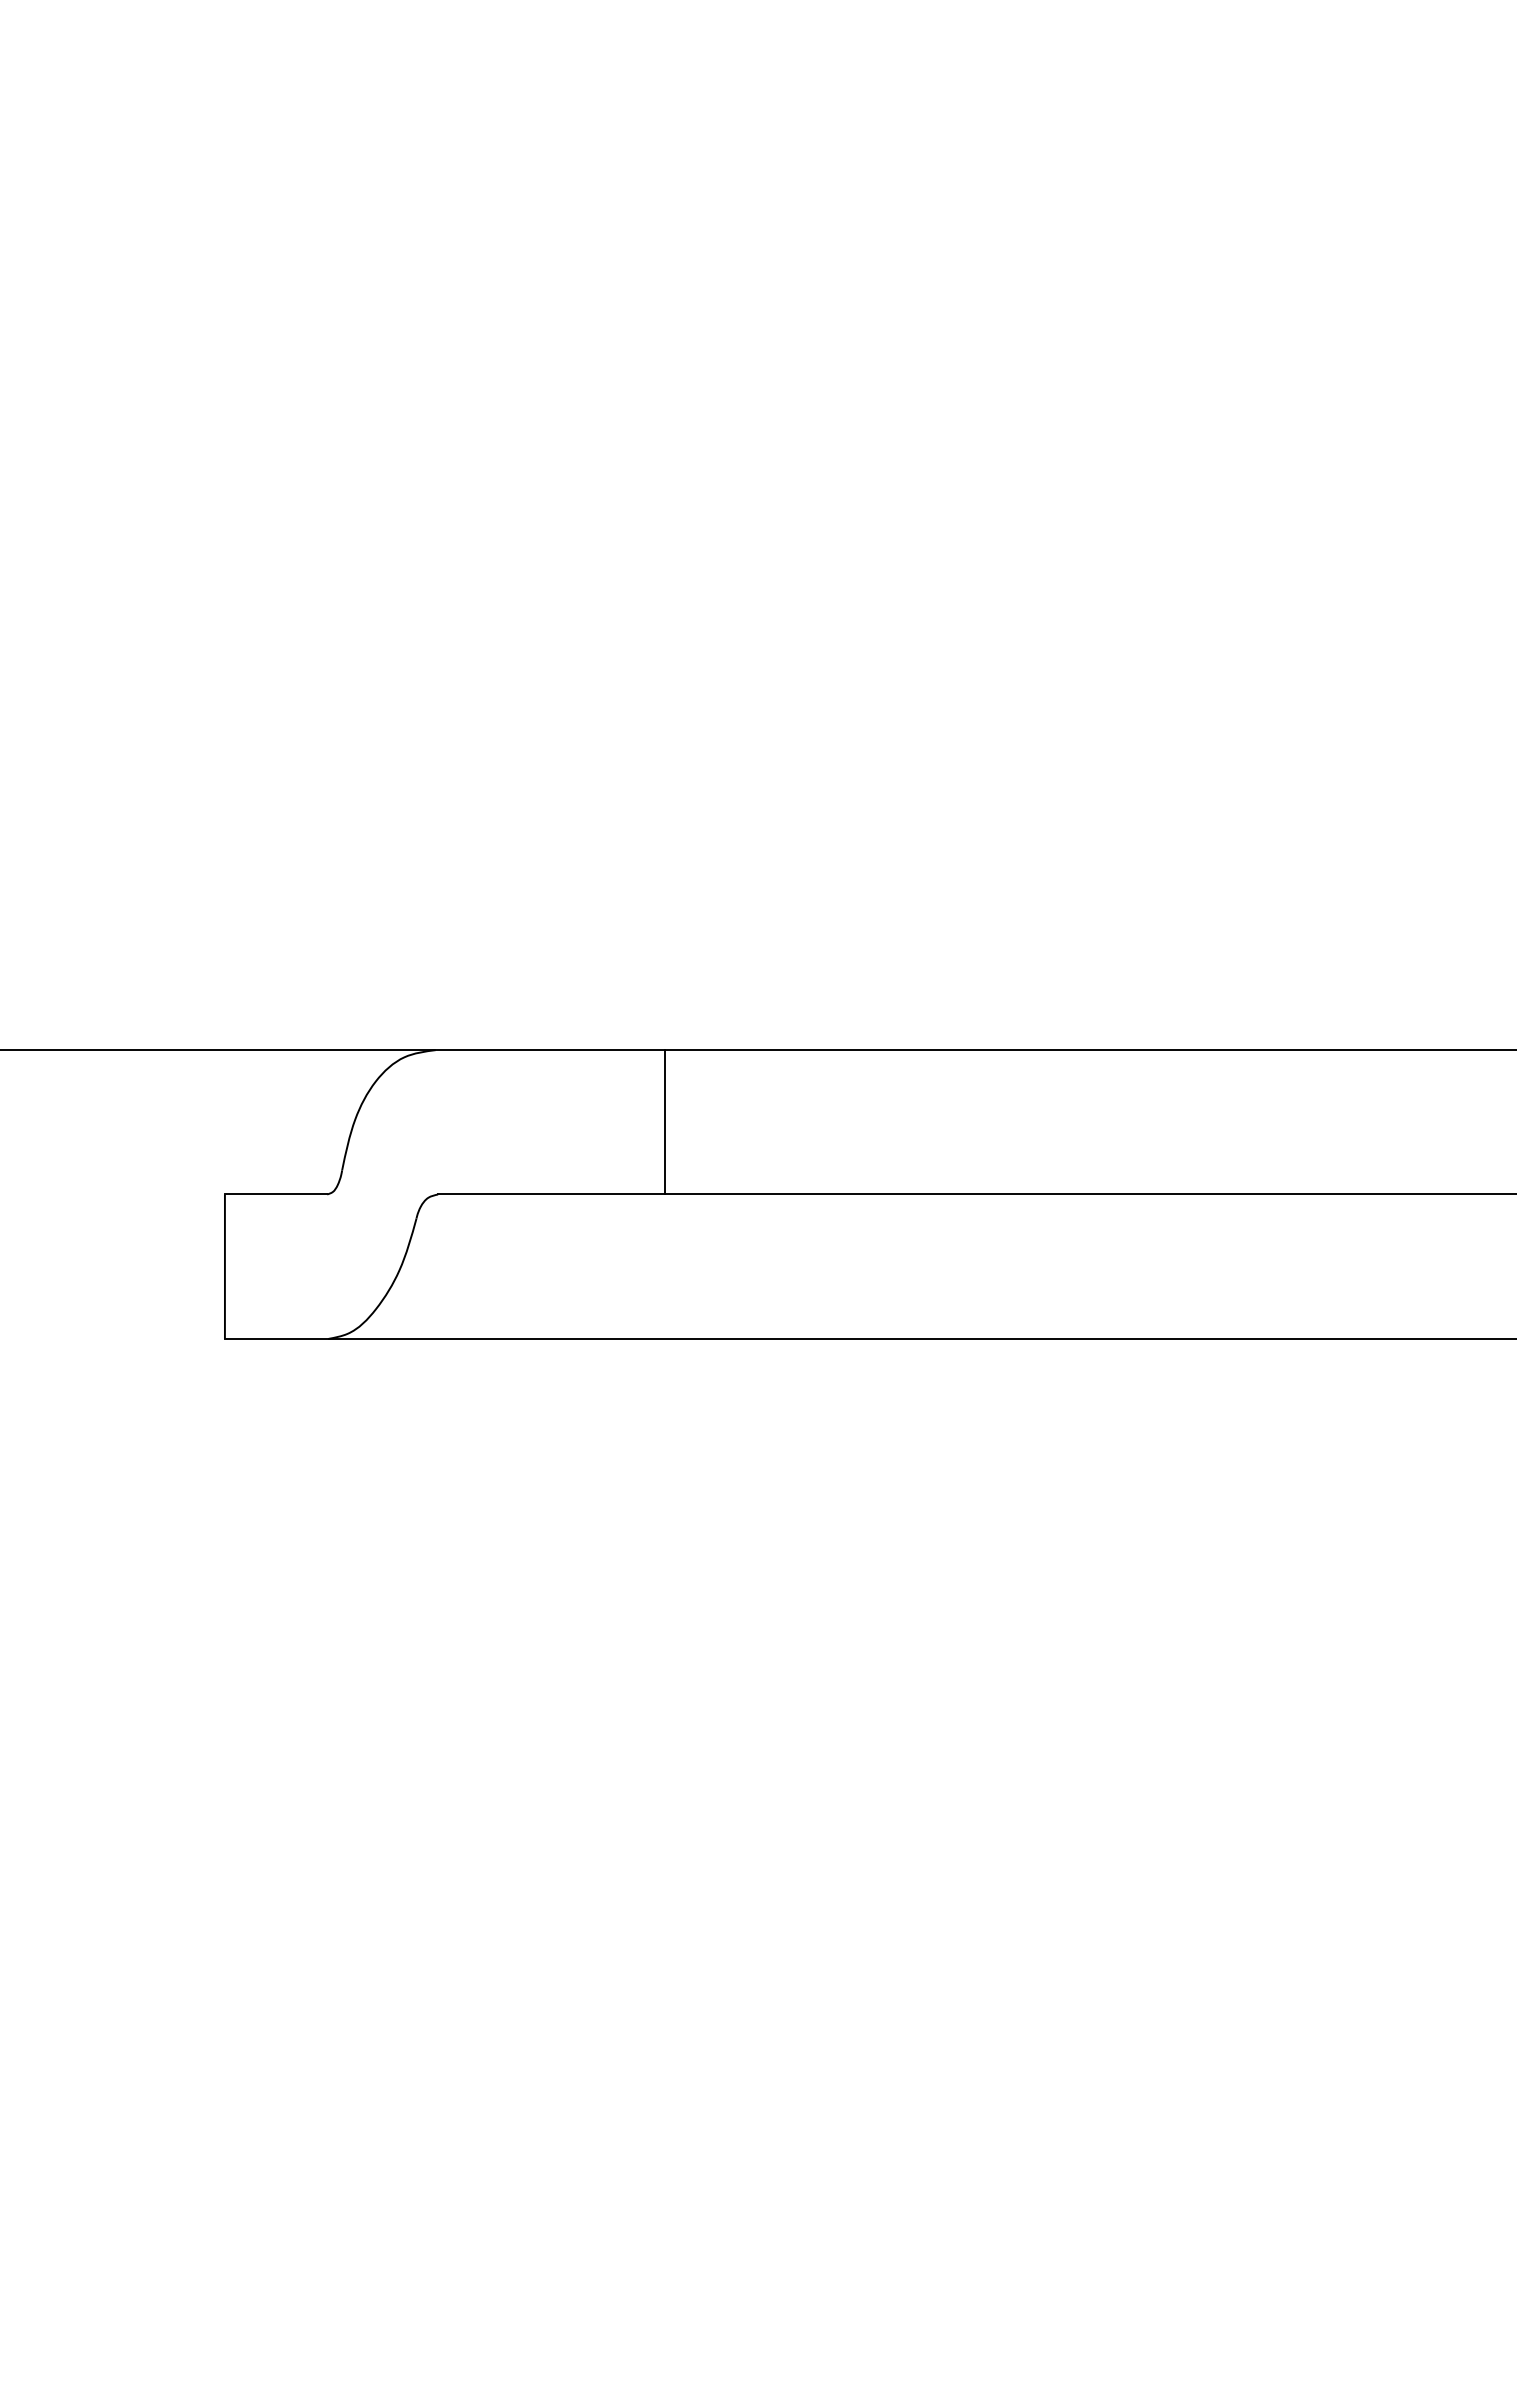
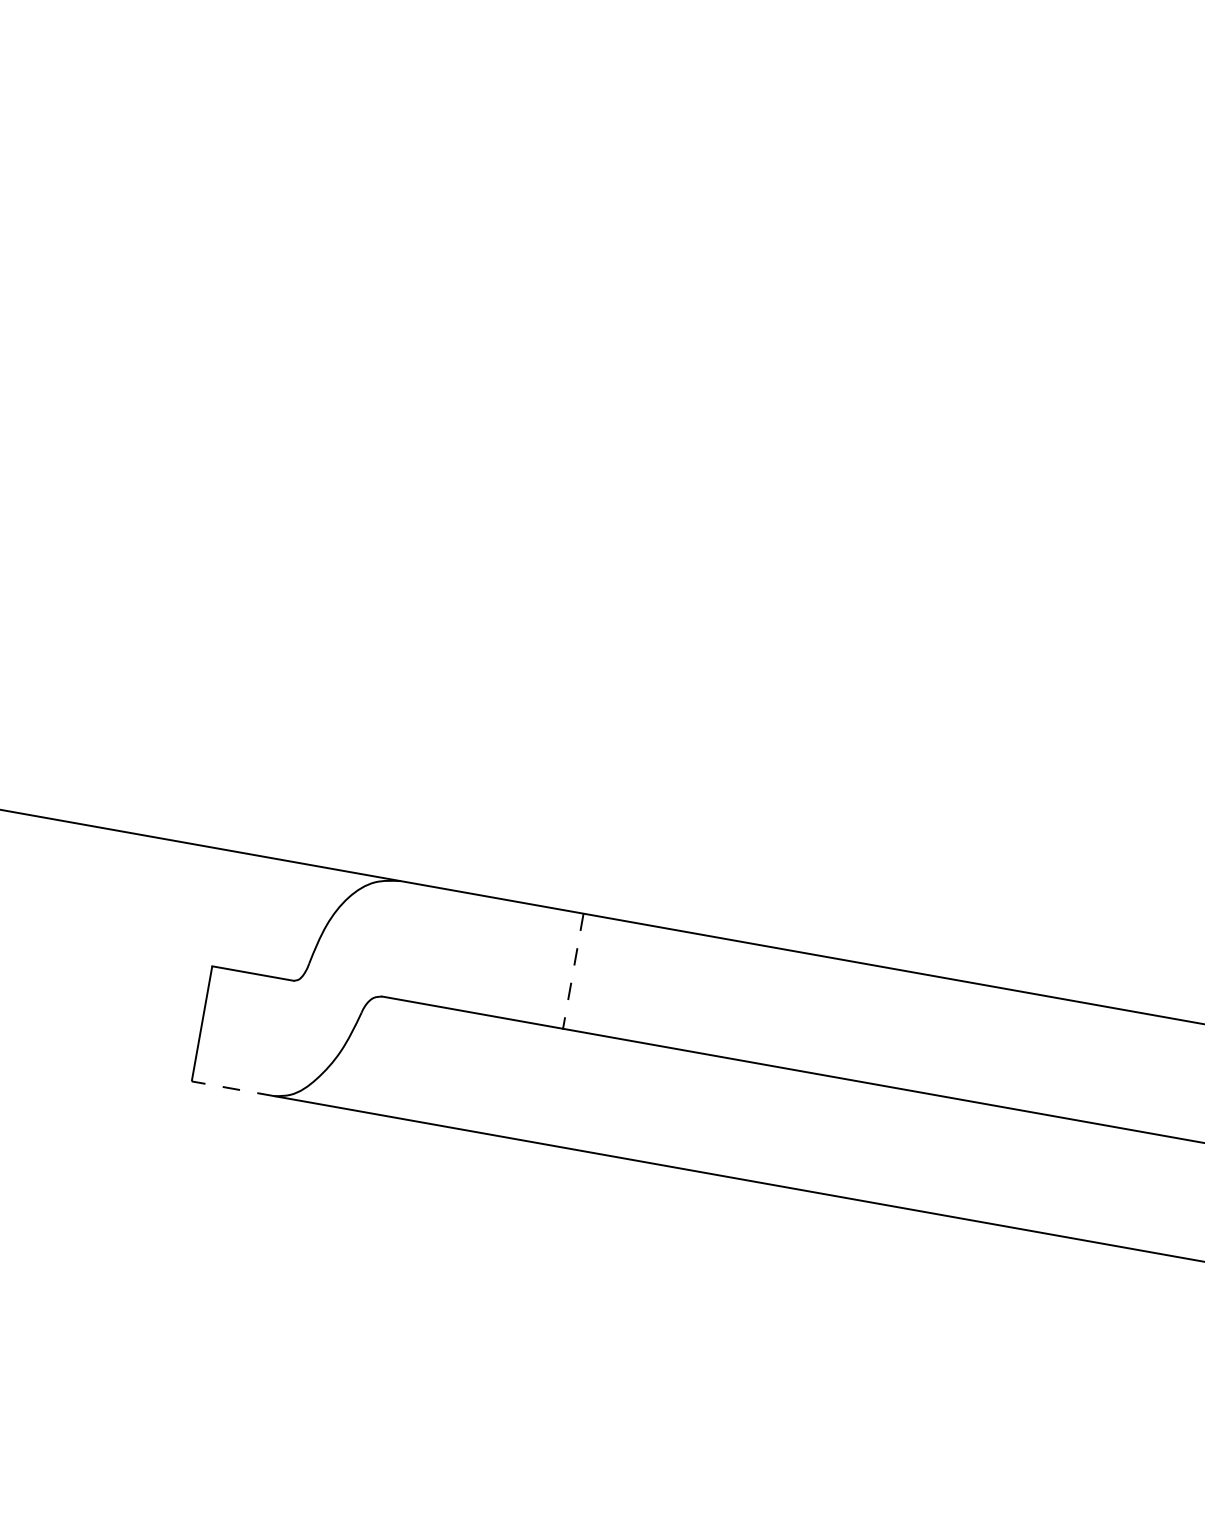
line: (664, 1122) -> (573, 971), solid -> dashed
line: (276, 1338) -> (232, 1088), solid -> dashed

